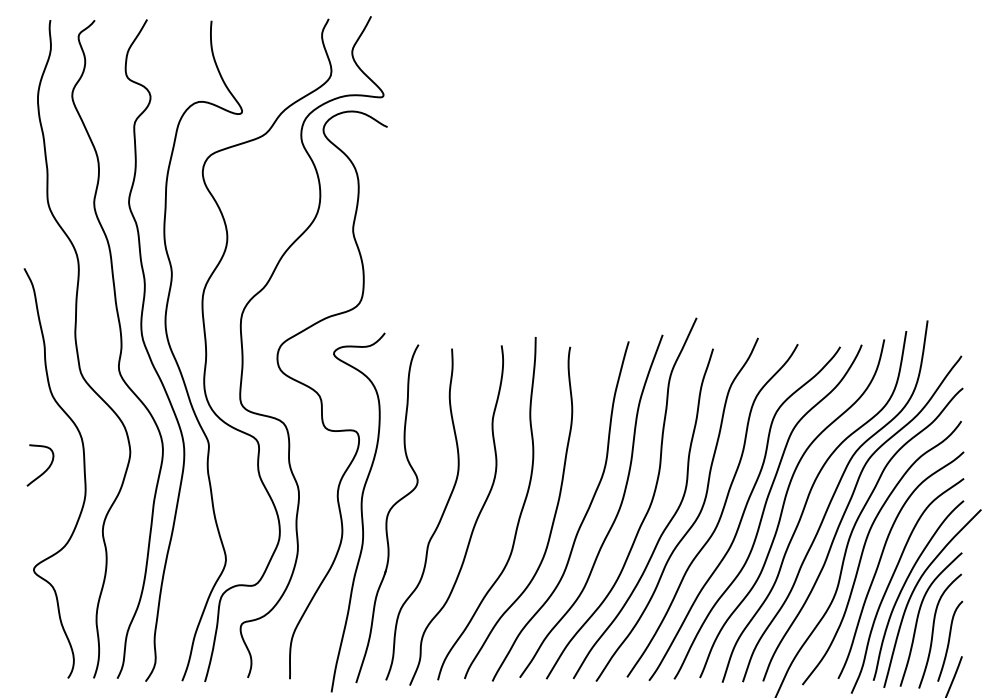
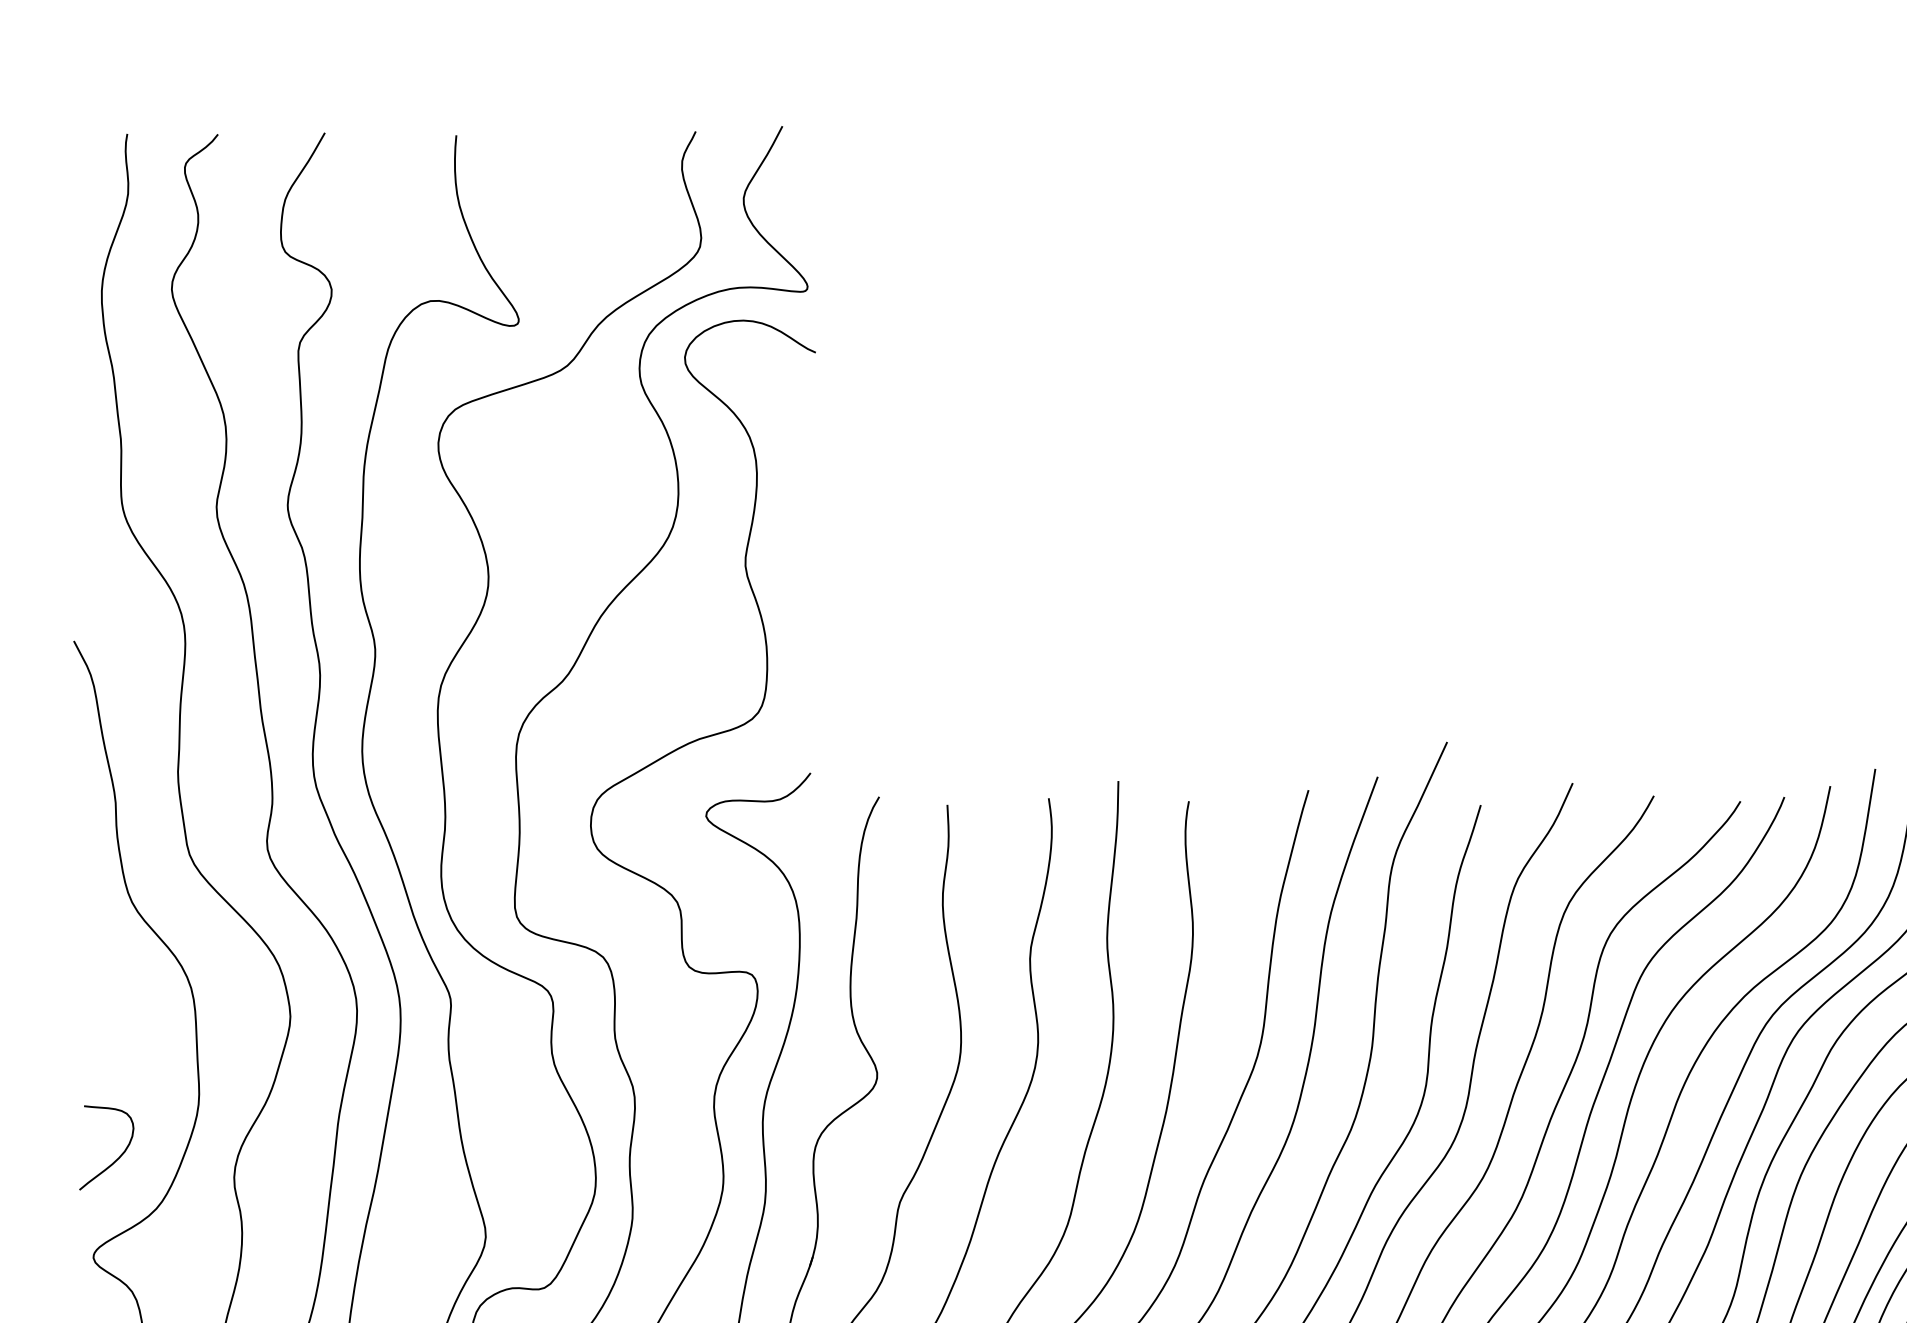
curve: (46, 468) -> (119, 1153), moved

